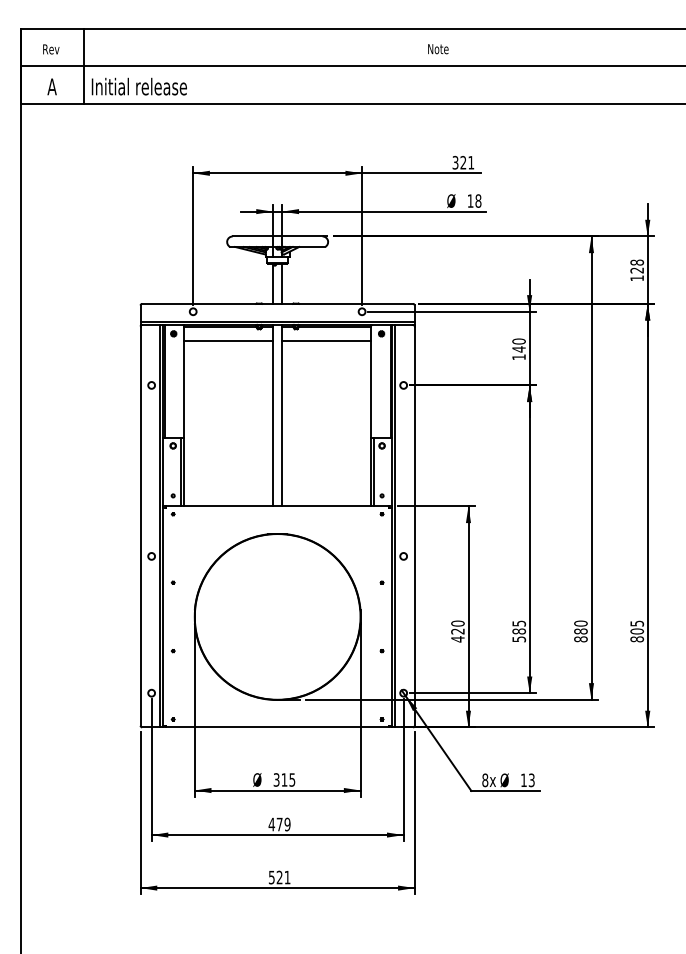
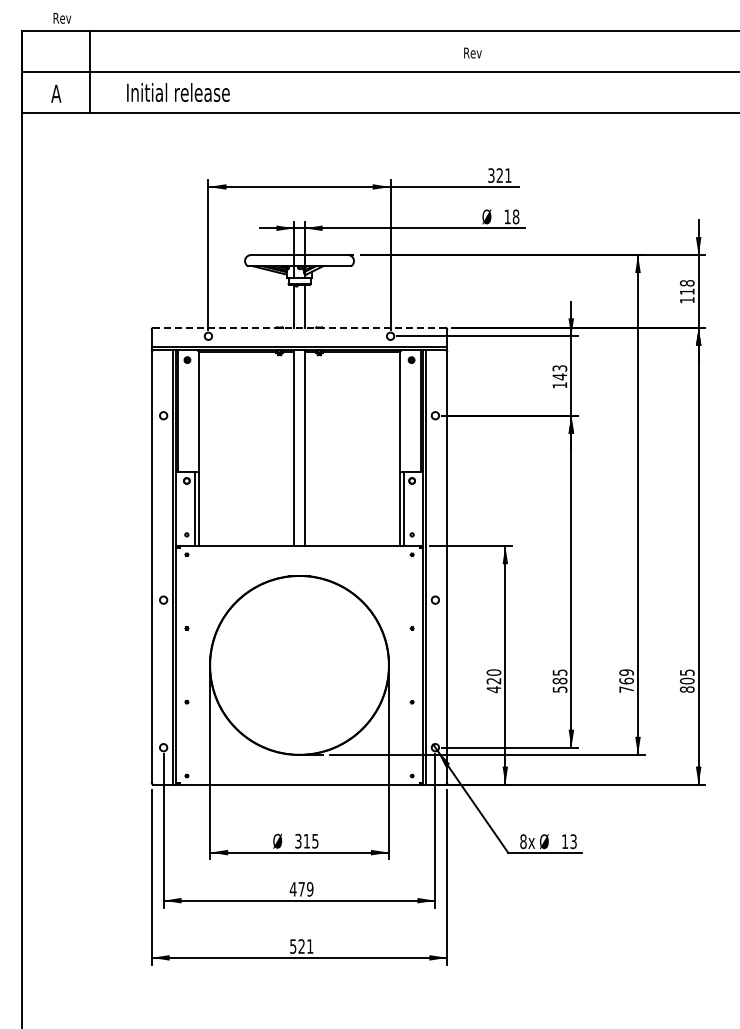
text: (438, 48) -> (472, 52), Note -> Rev
text: (51, 49) -> (62, 18), moved
text: (139, 86) -> (178, 92), moved
text: (636, 270) -> (686, 291), 128 -> 118
line: (277, 303) -> (299, 327), solid -> dashed
line: (228, 340) -> (246, 367), removed
line: (326, 340) -> (352, 367), removed
text: (518, 341) -> (559, 368), 140 -> 143
text: (580, 630) -> (626, 680), 880 -> 769

